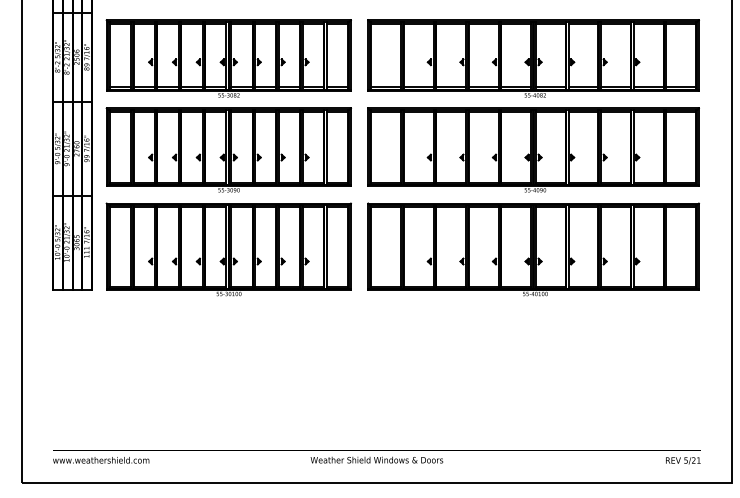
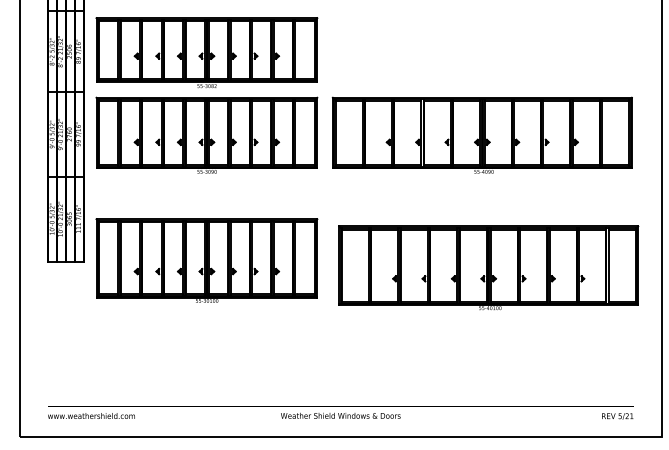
part: (533, 58) -> (482, 52), removed
part: (228, 249) -> (206, 260), moved
part: (533, 249) -> (488, 267), moved

